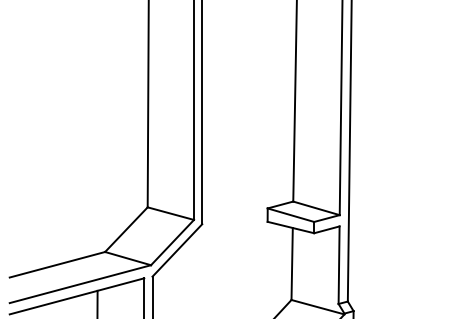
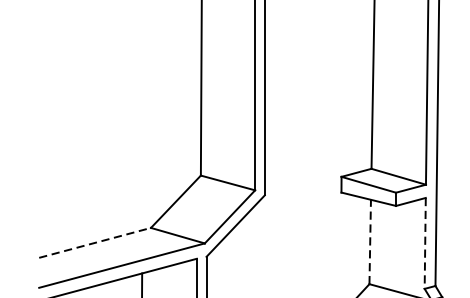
line: (57, 264) -> (95, 242), solid -> dashed
line: (292, 264) -> (370, 242), solid -> dashed
line: (339, 265) -> (425, 243), solid -> dashed

